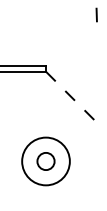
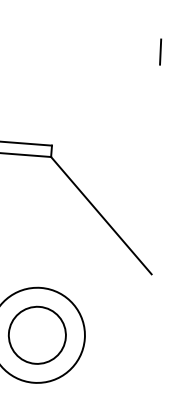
line: (73, 99) -> (101, 216), dashed -> solid
circle: (45, 161) -> (36, 335), size x1.67

